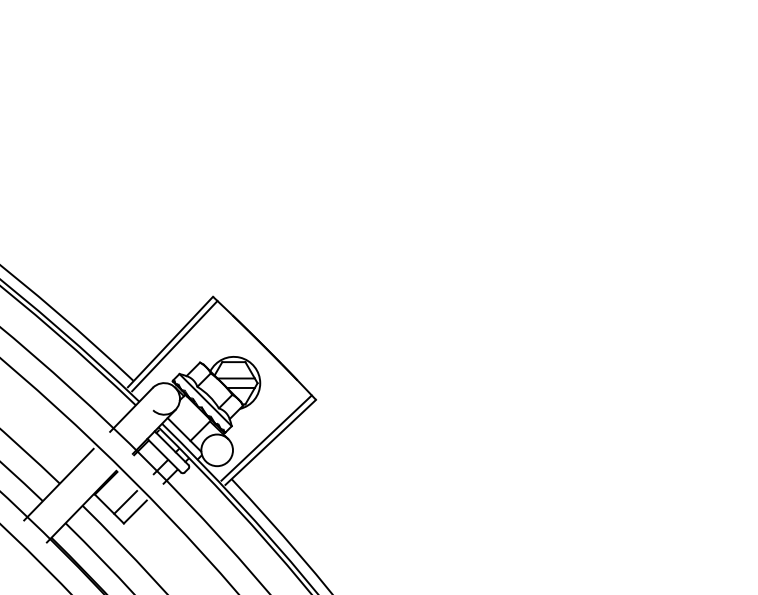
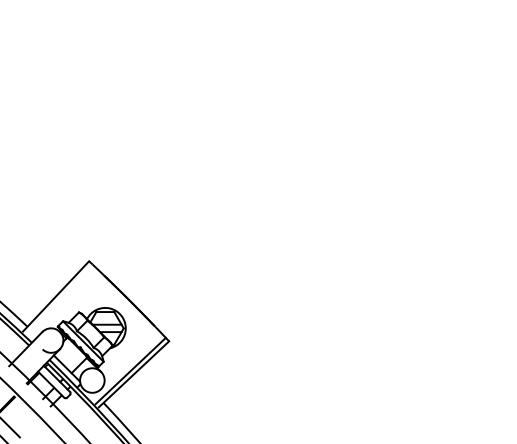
line: (174, 346) -> (59, 299), removed
line: (125, 502) -> (21, 421), removed
line: (134, 511) -> (28, 428), removed

